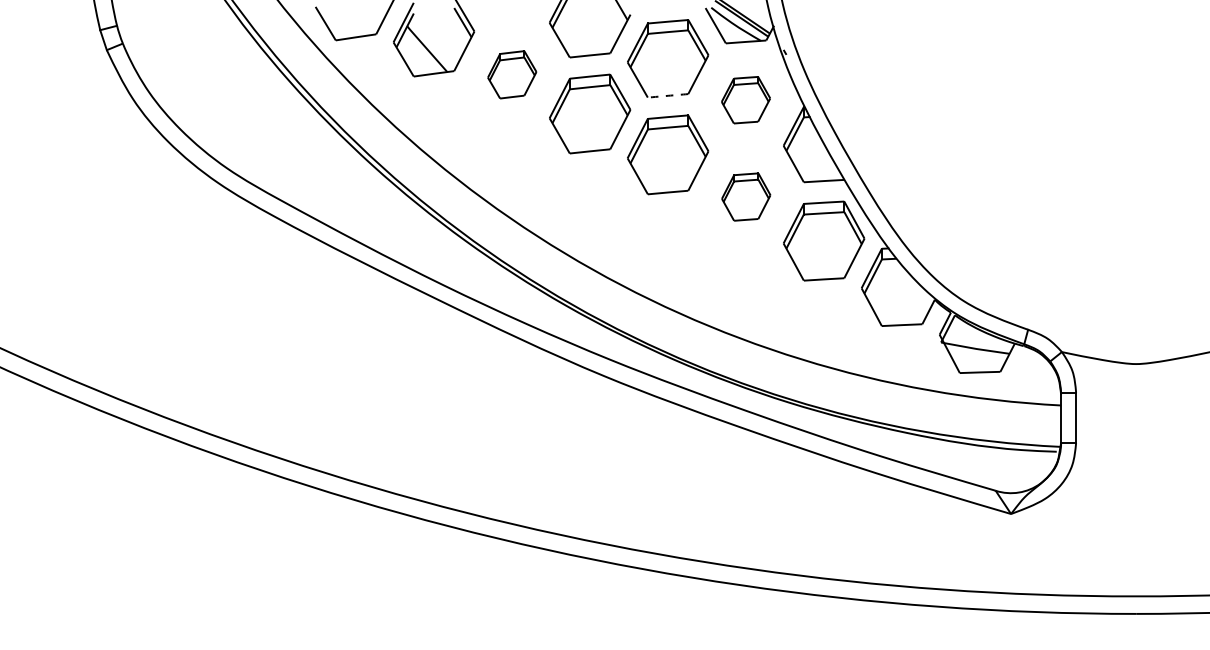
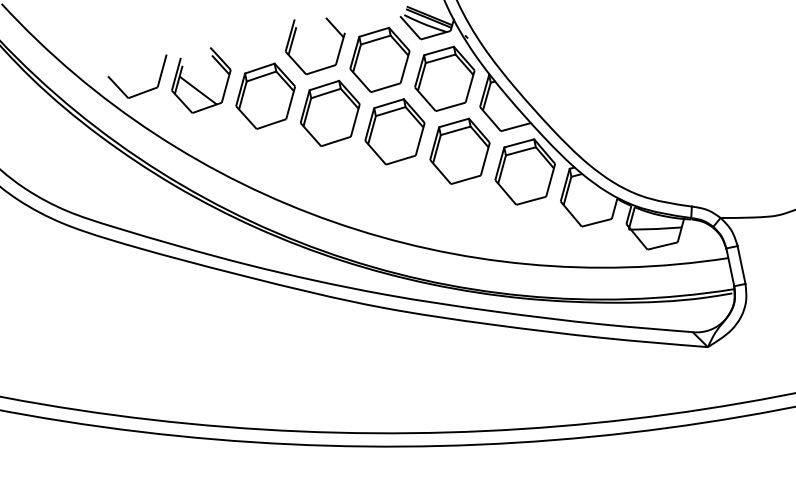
part: (512, 74) -> (265, 96), size x1.67
arc: (668, 95) -> (386, 87), dashed -> solid
part: (745, 99) -> (444, 78), size x1.67
part: (746, 196) -> (460, 150), size x1.67

